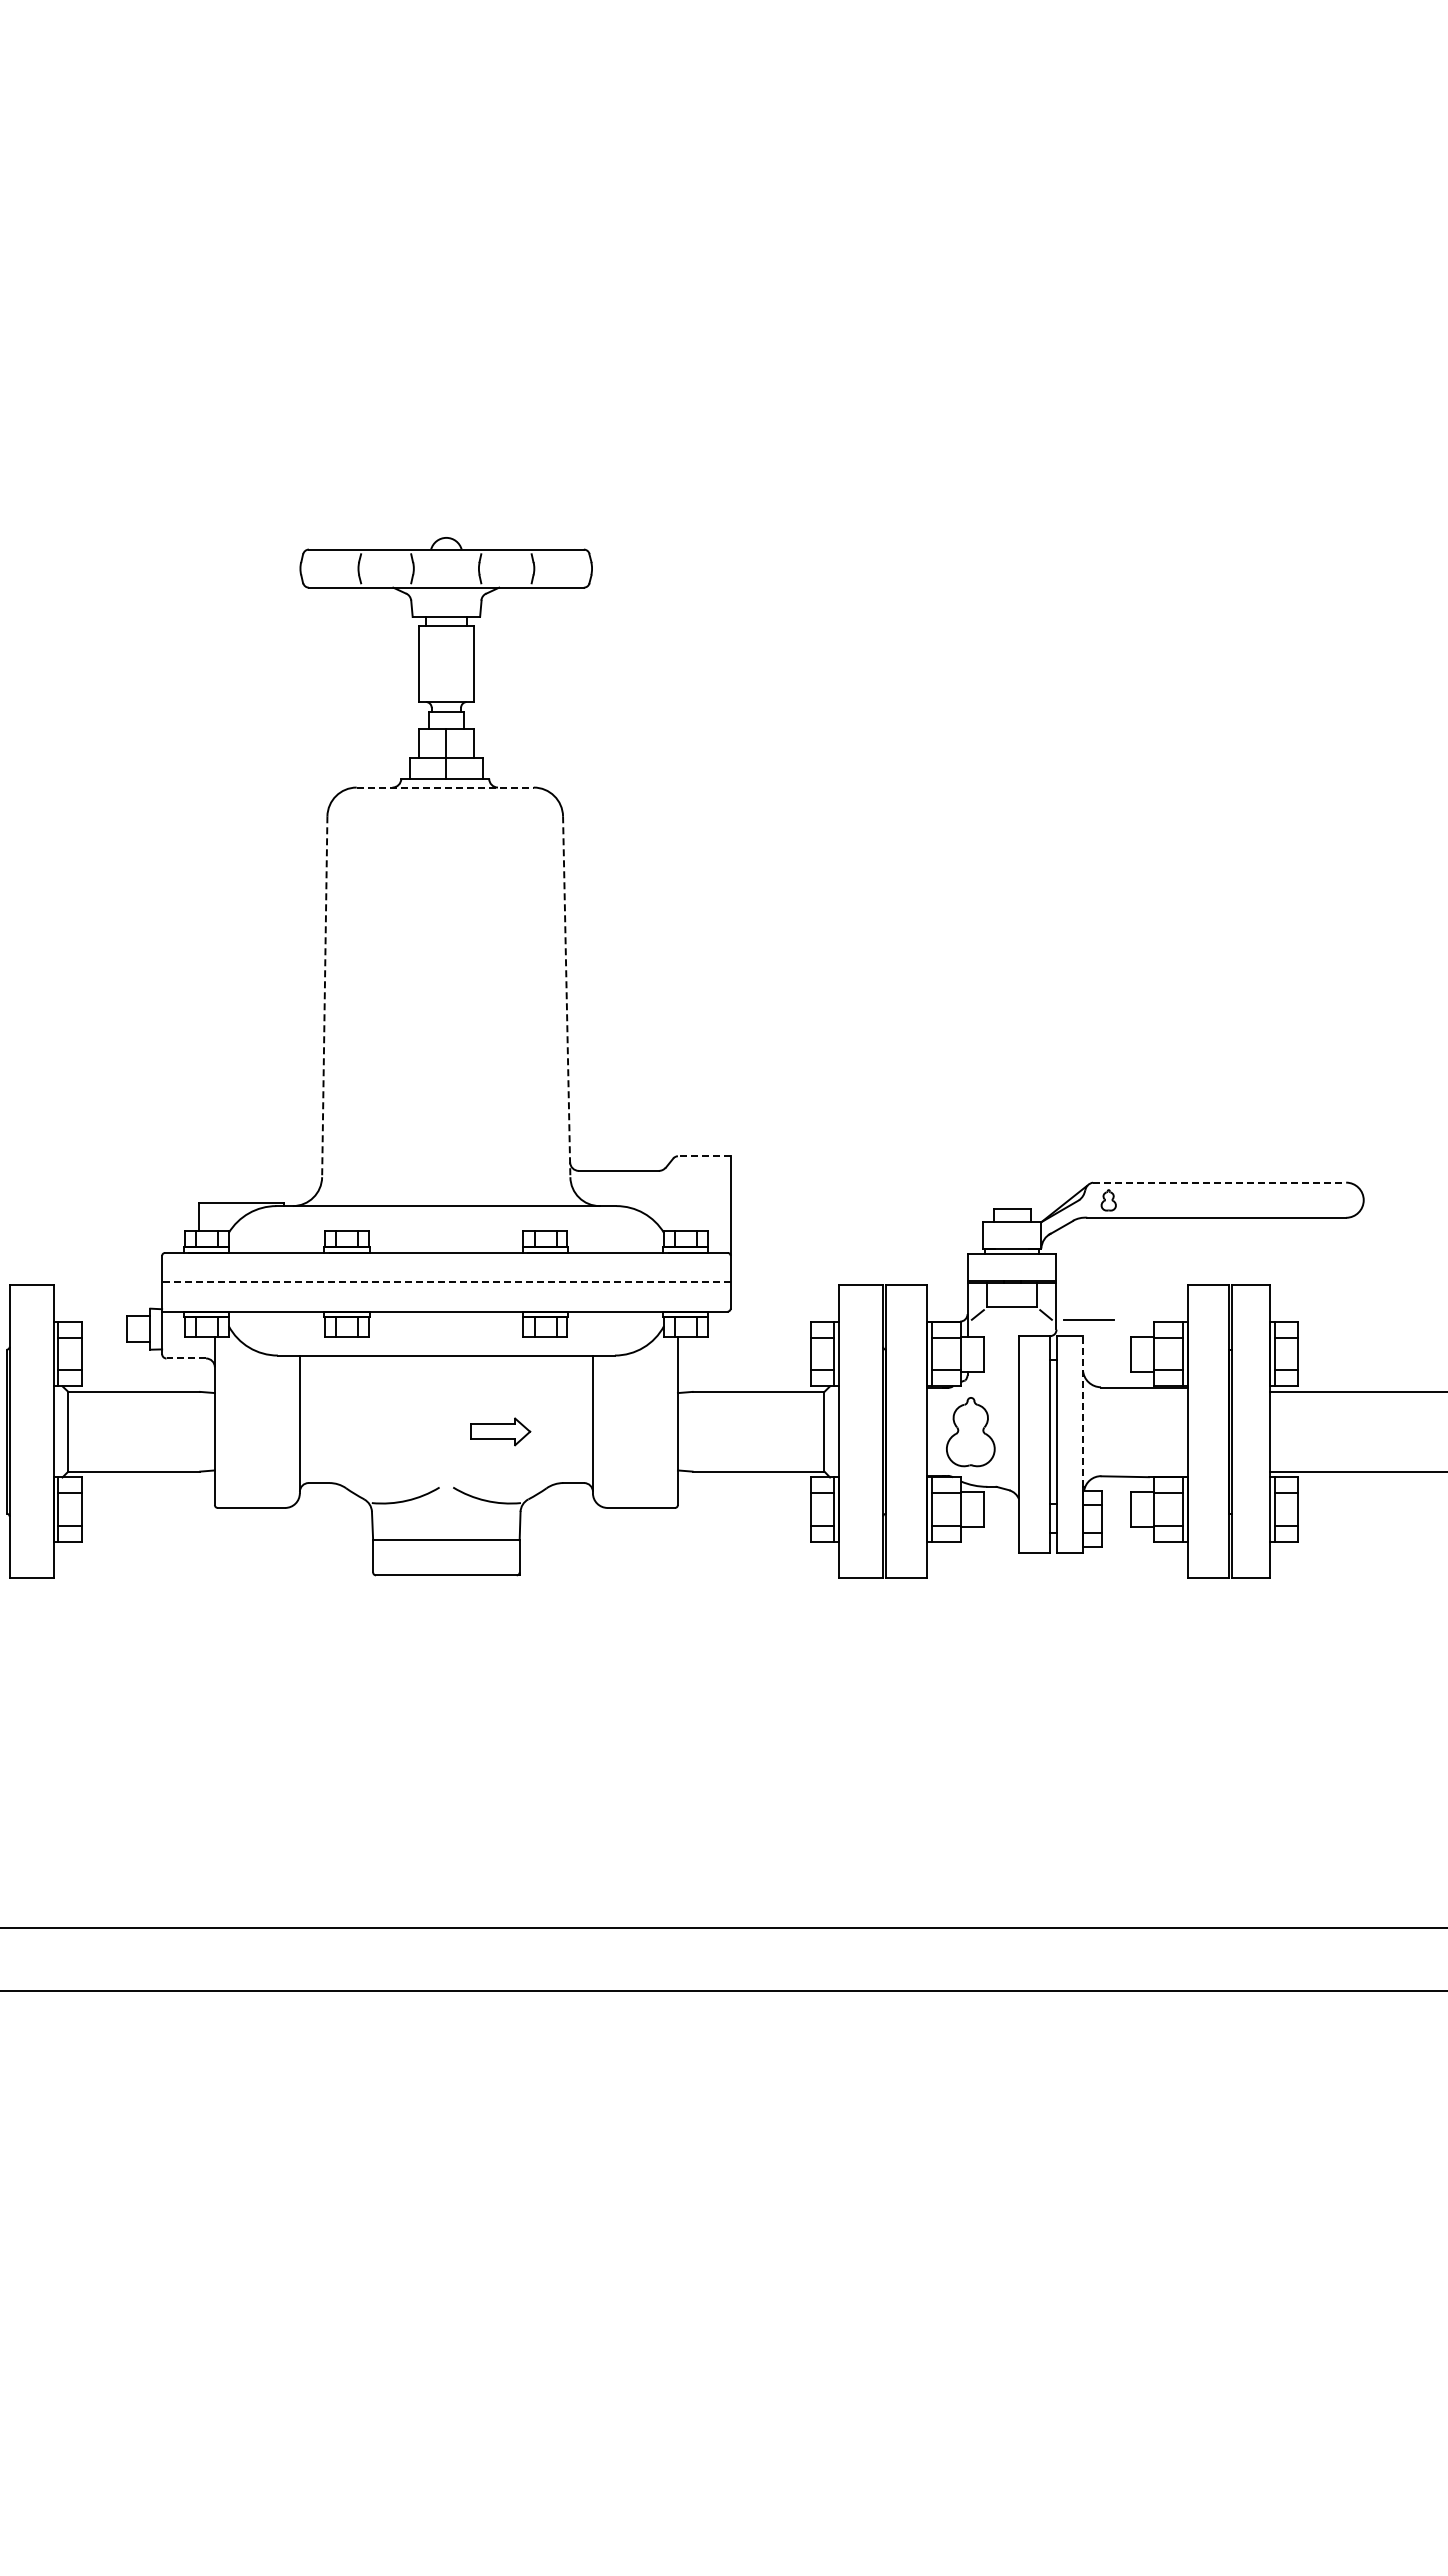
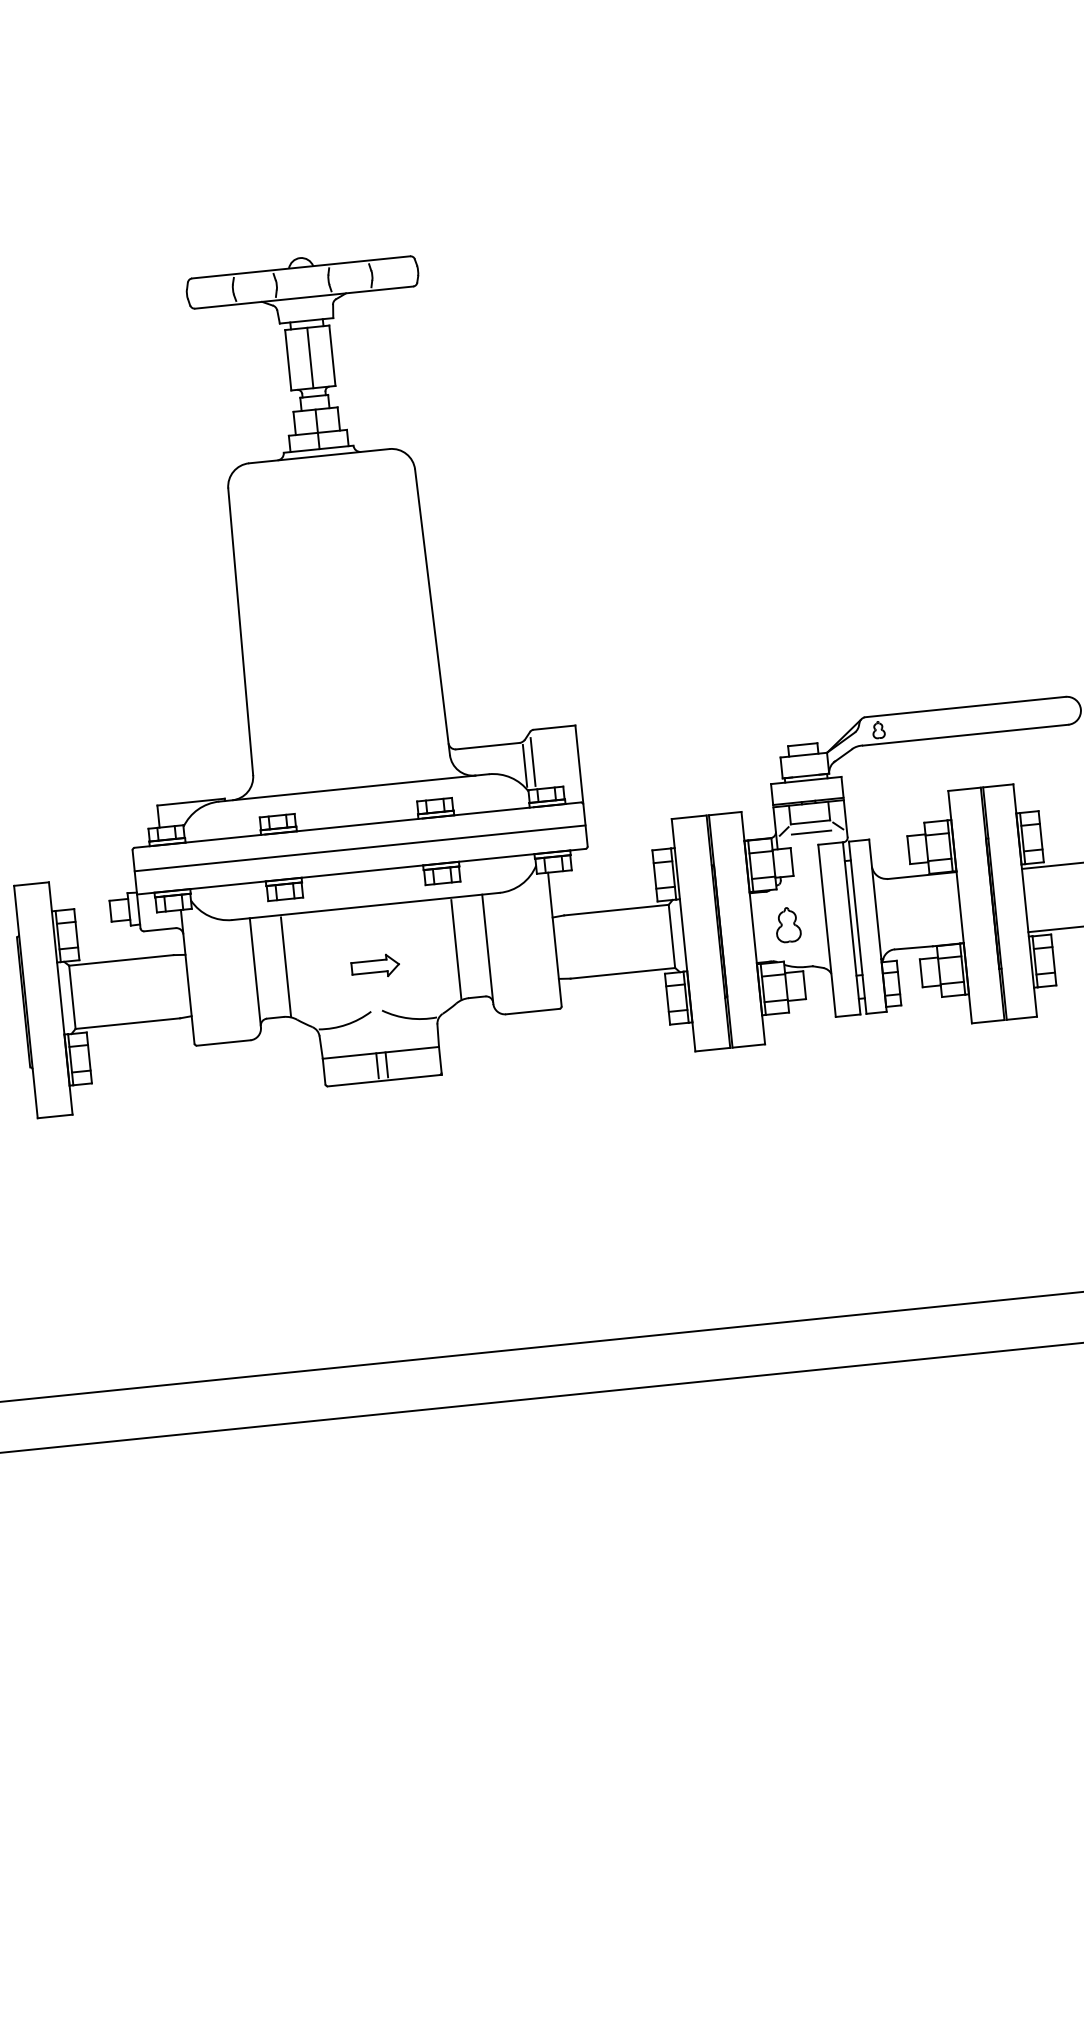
line: (446, 663) -> (310, 357), added
line: (445, 787) -> (319, 456), dashed -> solid
line: (324, 996) -> (240, 631), dashed -> solid
line: (566, 996) -> (432, 612), dashed -> solid
line: (703, 1156) -> (553, 727), dashed -> solid
line: (1219, 1182) -> (965, 706), dashed -> solid
line: (673, 1196) -> (533, 762), added
line: (662, 1199) -> (524, 765), added
line: (445, 1282) -> (359, 848), dashed -> solid
line: (1088, 1319) -> (811, 832), moved
line: (186, 1358) -> (160, 929), dashed -> solid
line: (1082, 1410) -> (874, 898), dashed -> solid
line: (338, 1420) -> (285, 966), added
line: (553, 1420) -> (456, 949), added
part: (500, 1431) -> (375, 966), moved
part: (970, 1432) -> (787, 925), size x0.62
line: (440, 1555) -> (377, 1065), added
line: (452, 1555) -> (386, 1064), added

